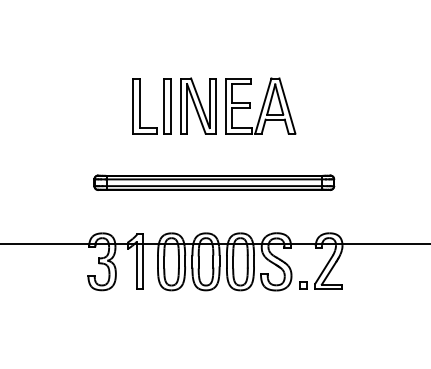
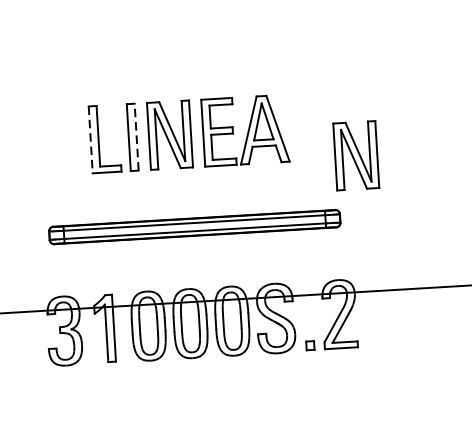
line: (133, 106) -> (91, 140), solid -> dashed
line: (170, 106) -> (136, 137), solid -> dashed
part: (350, 131) -> (356, 155), added

